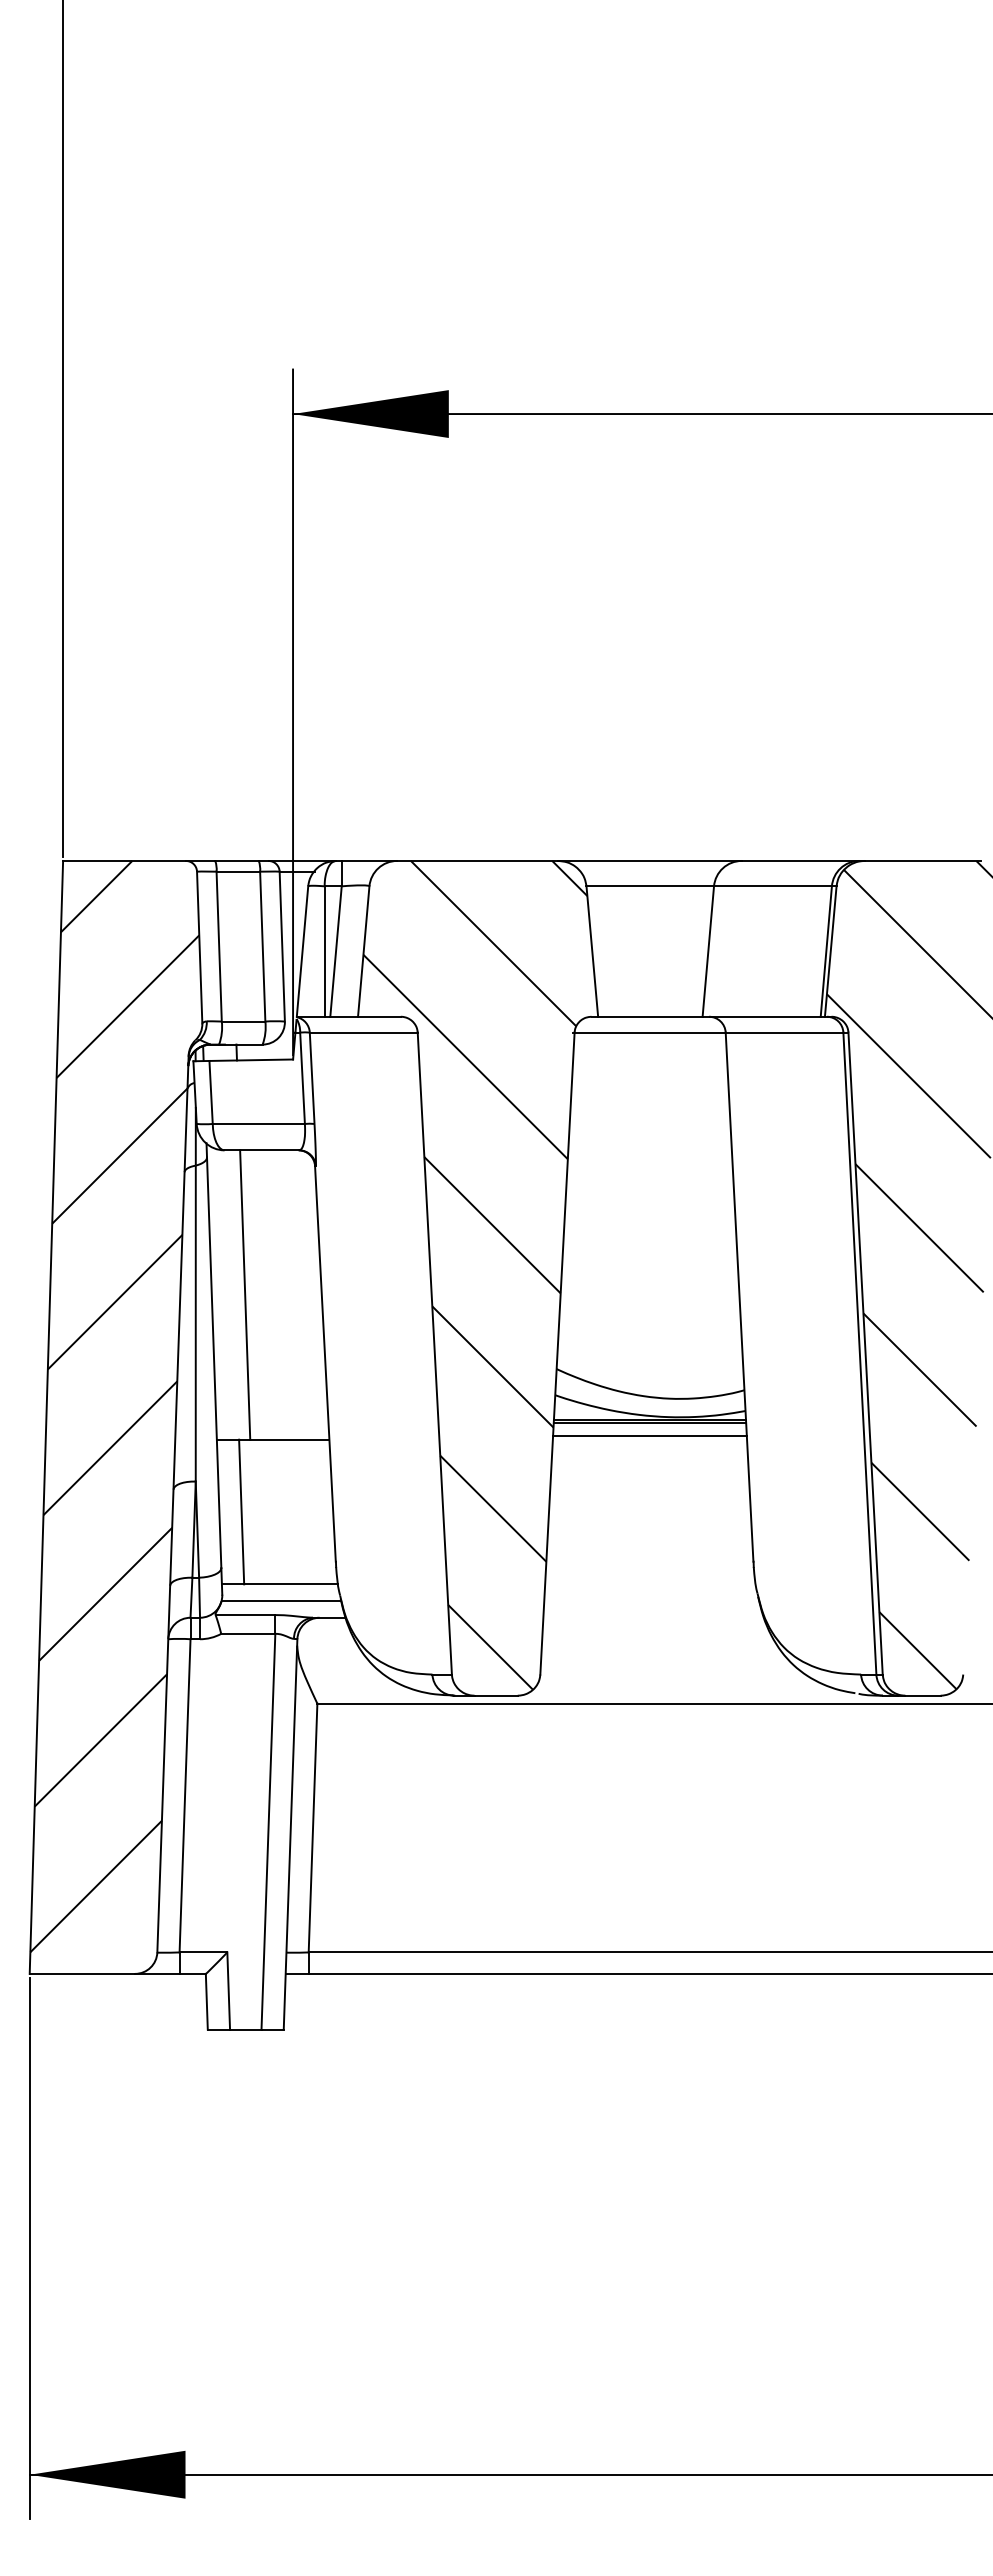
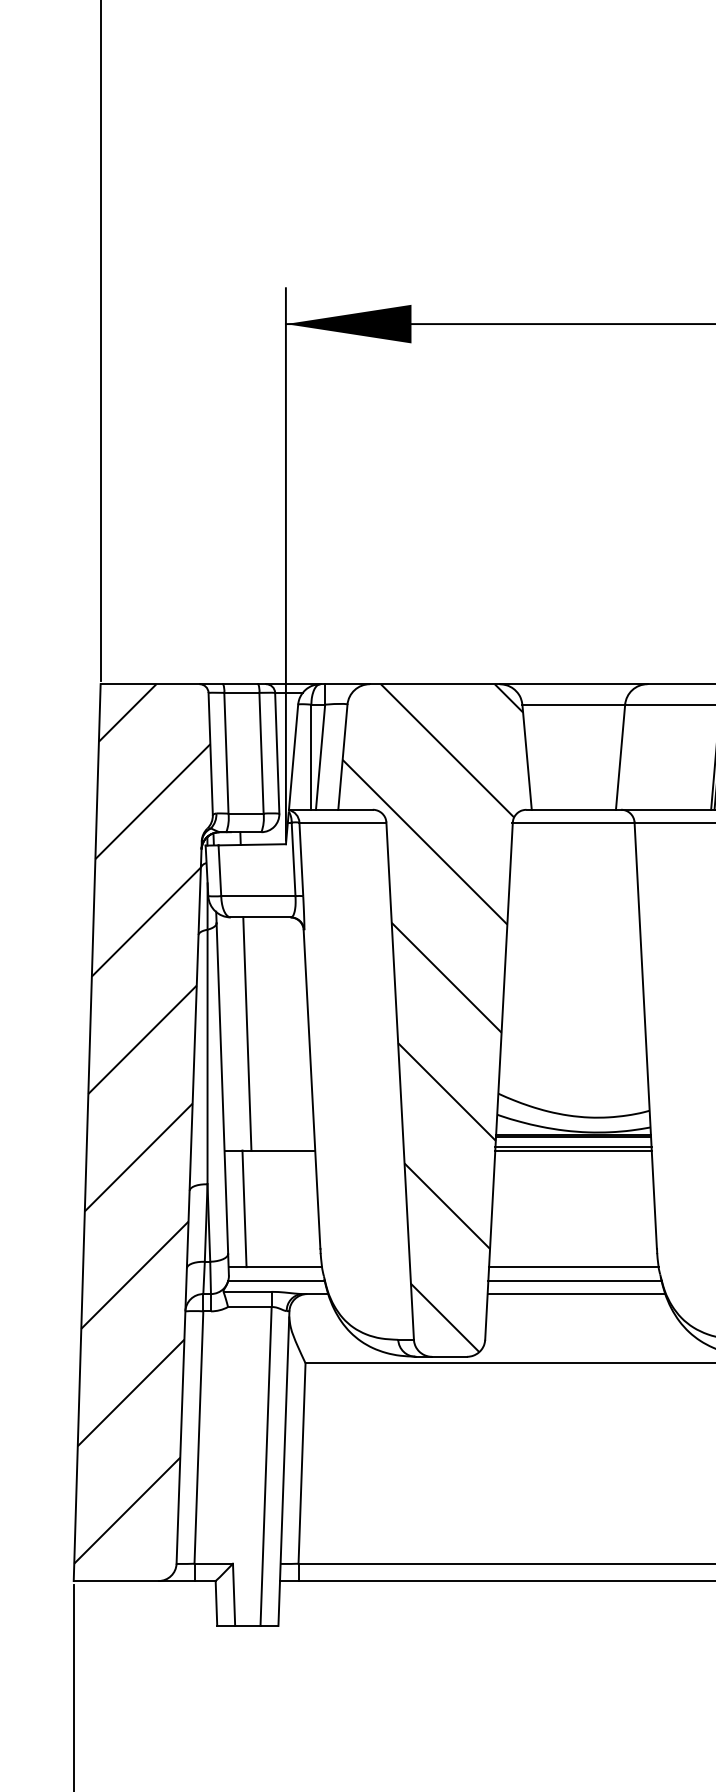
line: (649, 1439) -> (573, 1150), added
line: (650, 1584) -> (573, 1267), added
line: (651, 1601) -> (574, 1280), added
line: (653, 1617) -> (576, 1293), added

